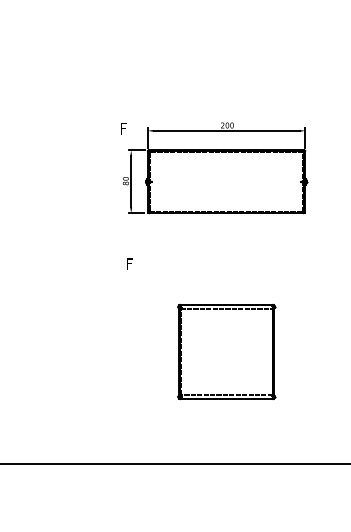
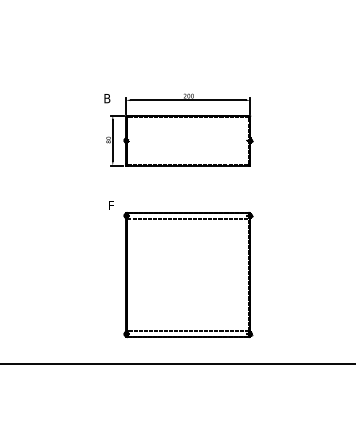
text: (124, 128) -> (107, 98), F -> B
part: (227, 351) -> (188, 274), size x1.67

